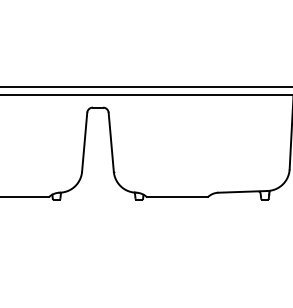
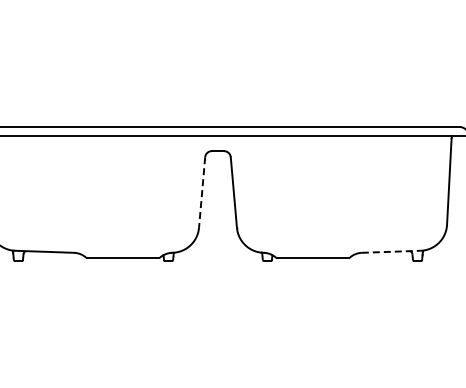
line: (84, 143) -> (202, 193), solid -> dashed
line: (243, 191) -> (391, 251), solid -> dashed

